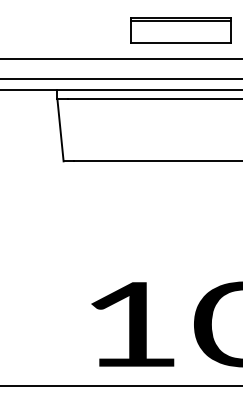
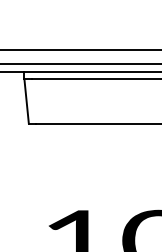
part: (180, 30) -> (112, 29), removed

